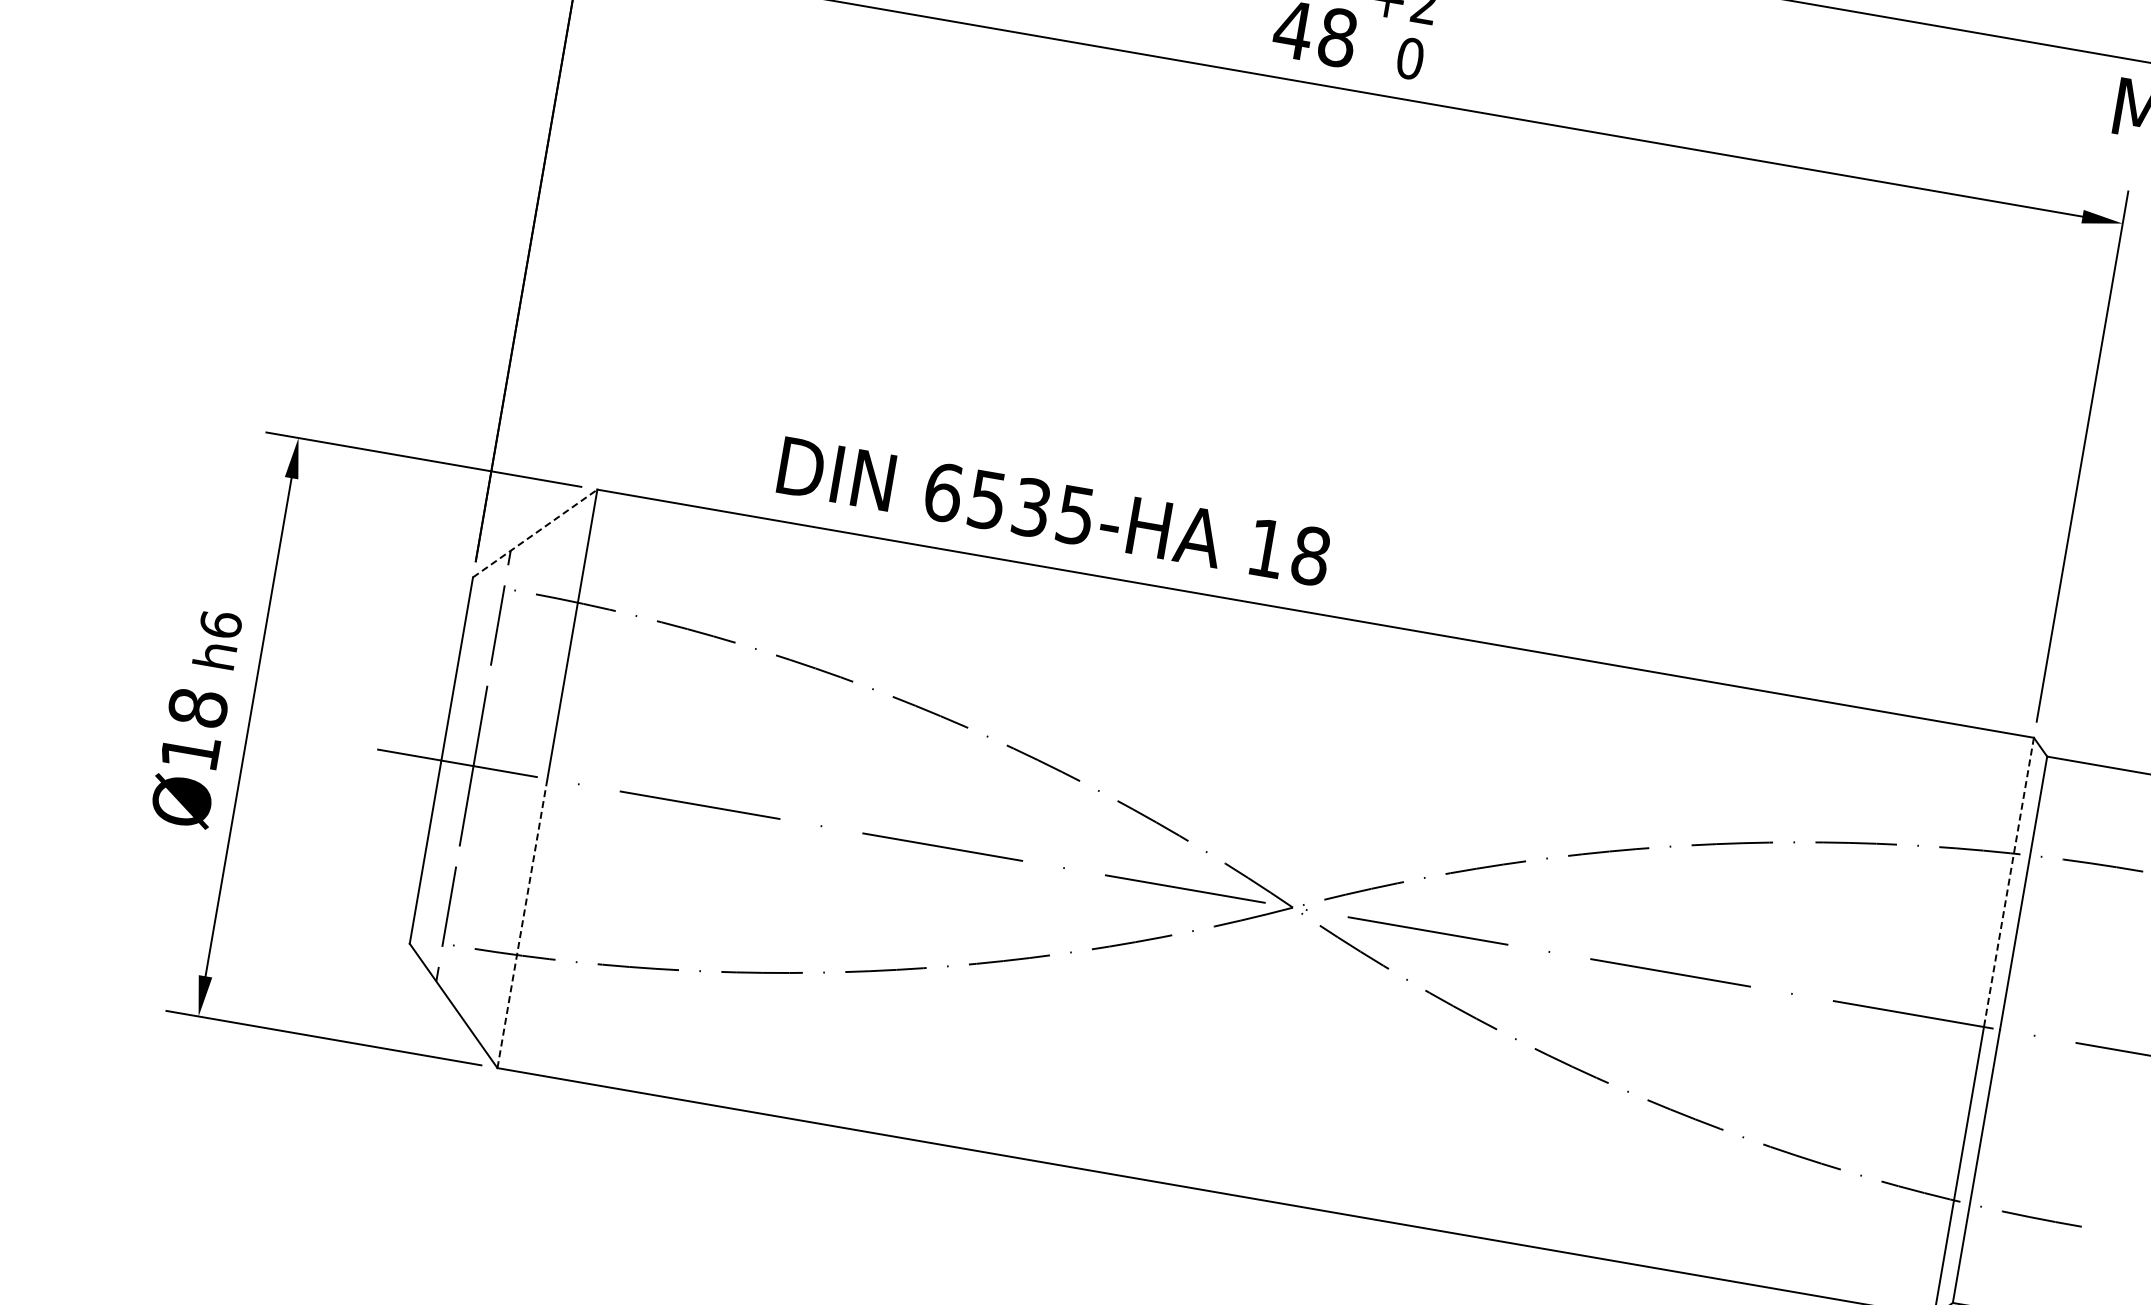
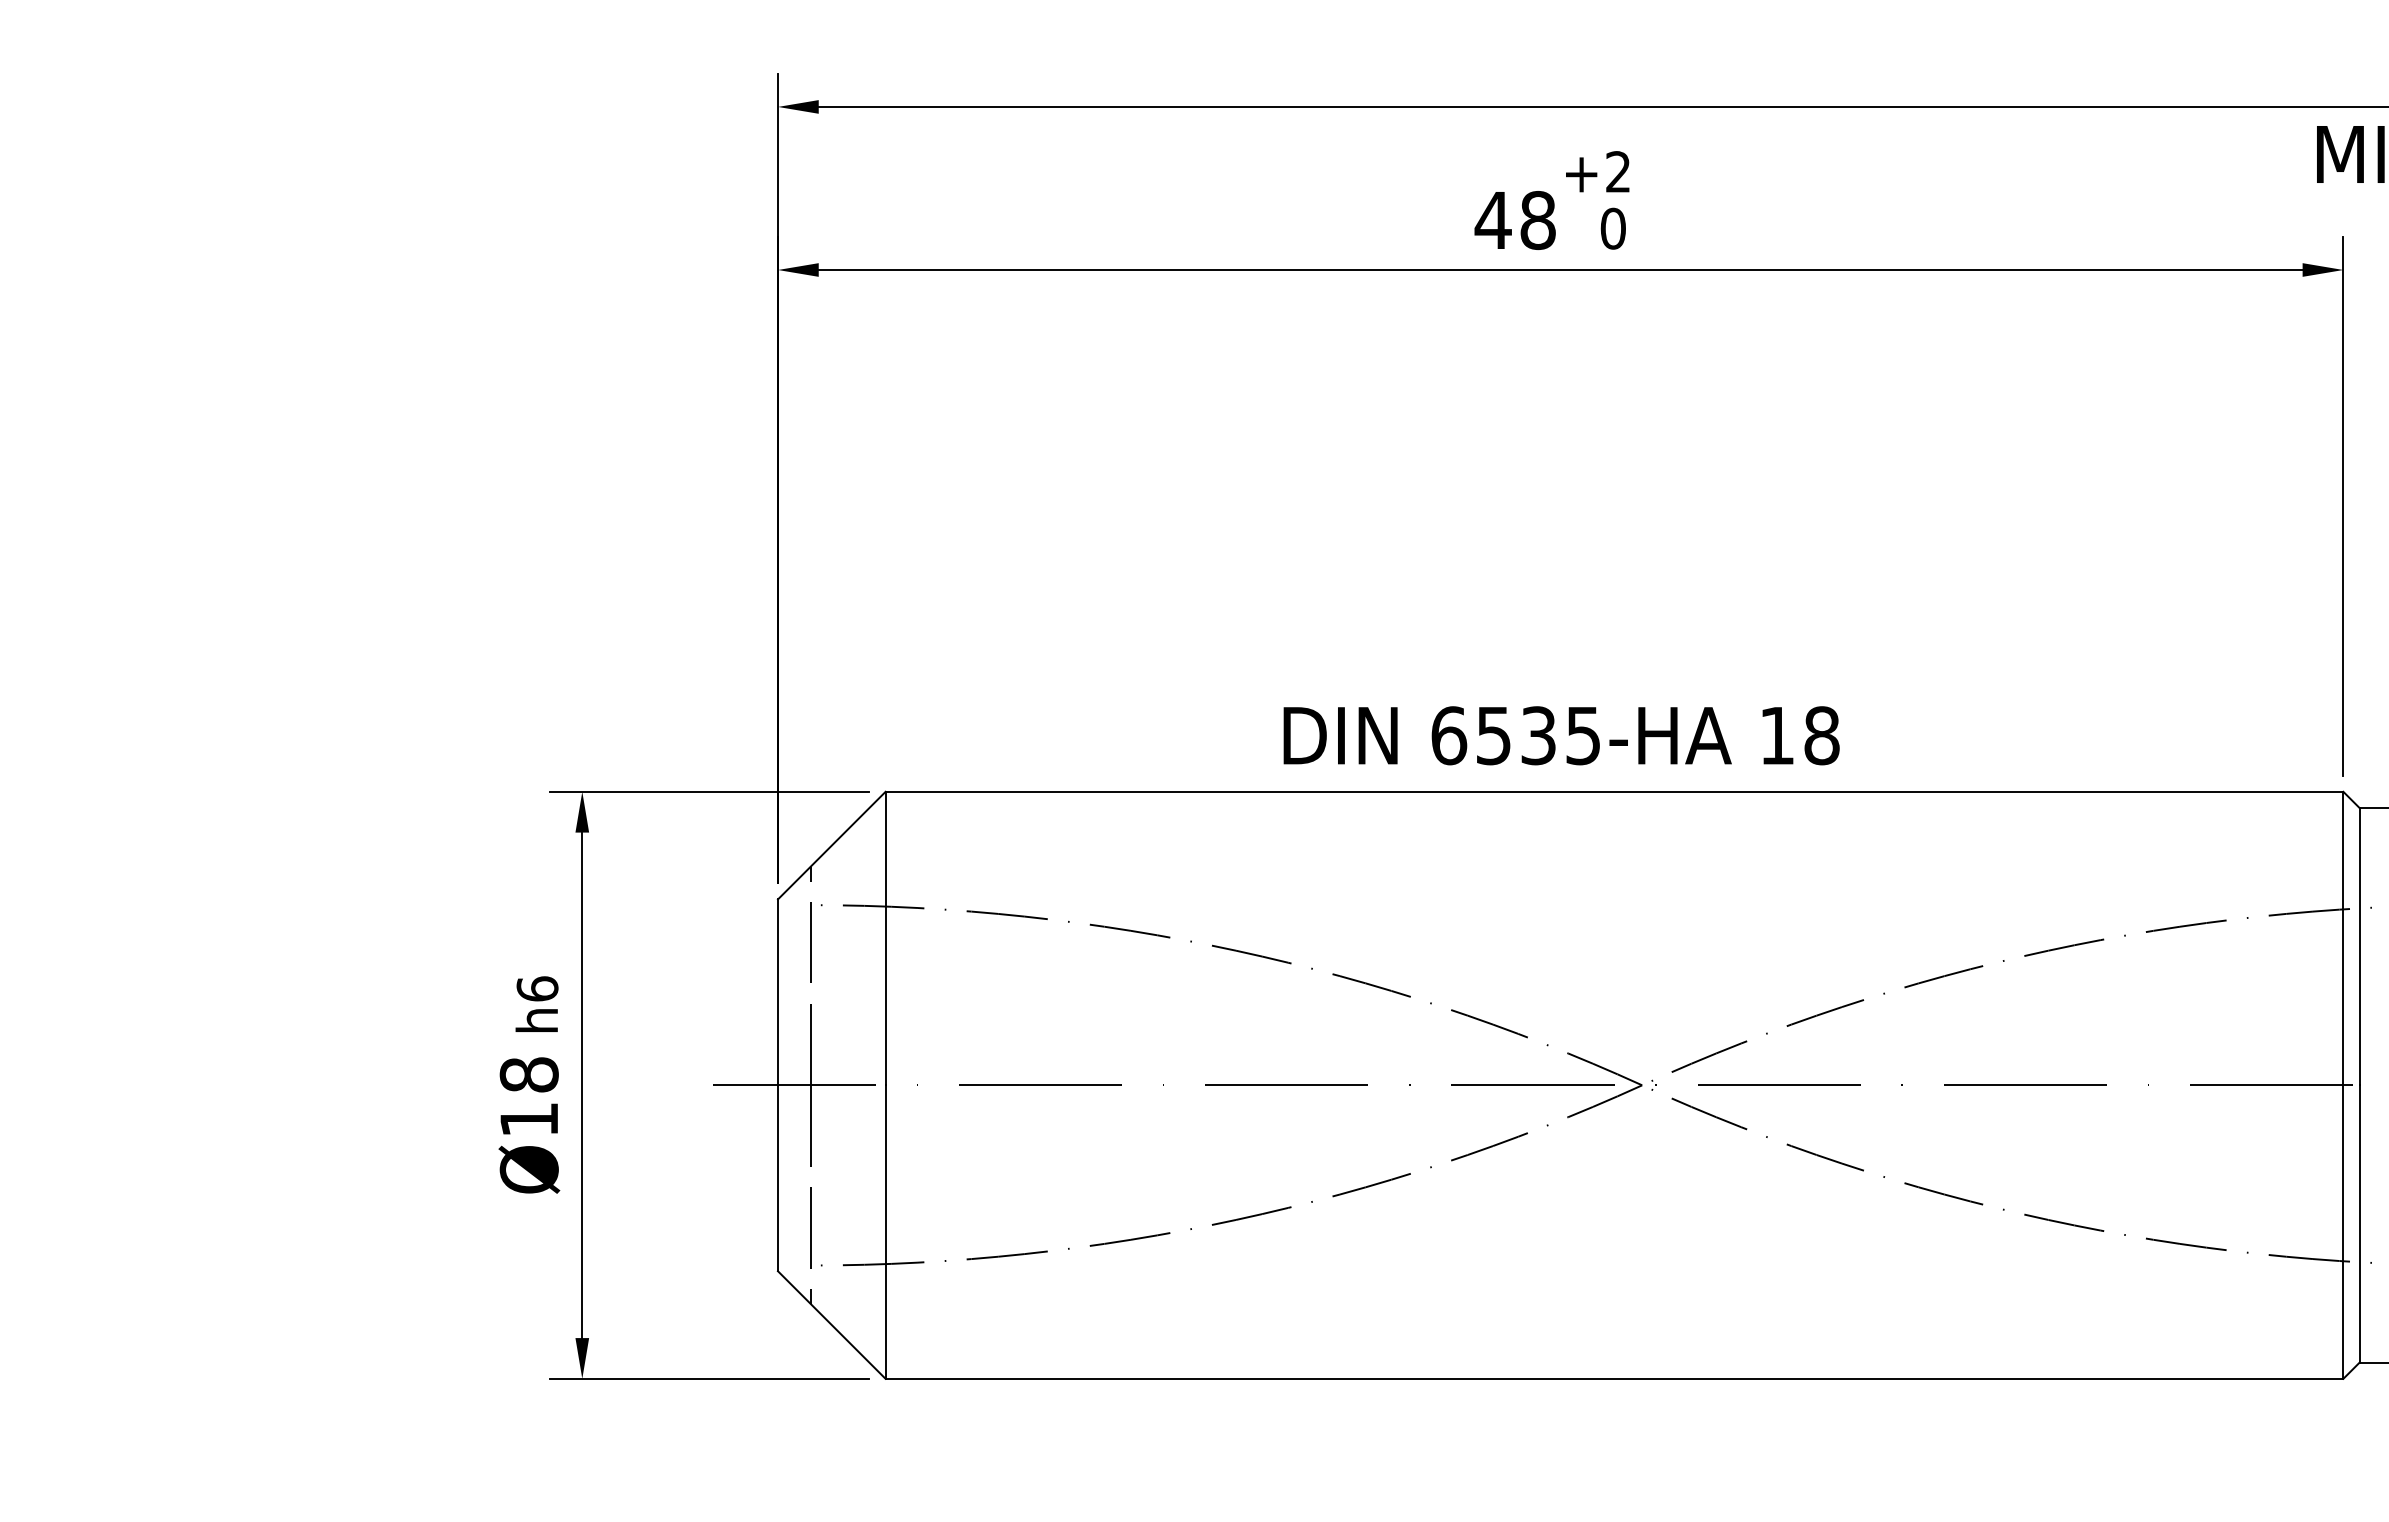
text: (1054, 511) -> (1561, 735), moved
line: (535, 533) -> (832, 845), dashed -> solid
line: (2009, 882) -> (2343, 938), dashed -> solid
line: (522, 923) -> (885, 1232), dashed -> solid

